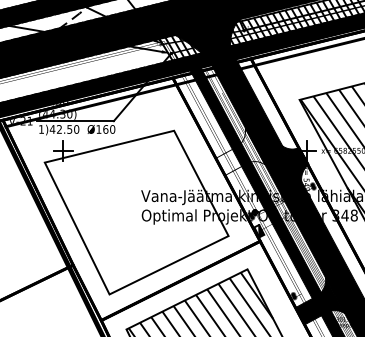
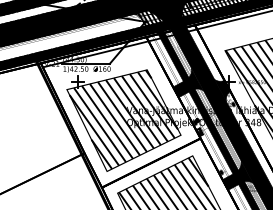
fill: (239, 151) -> (187, 82), added
hatch: (135, 210) -> (123, 119), added

